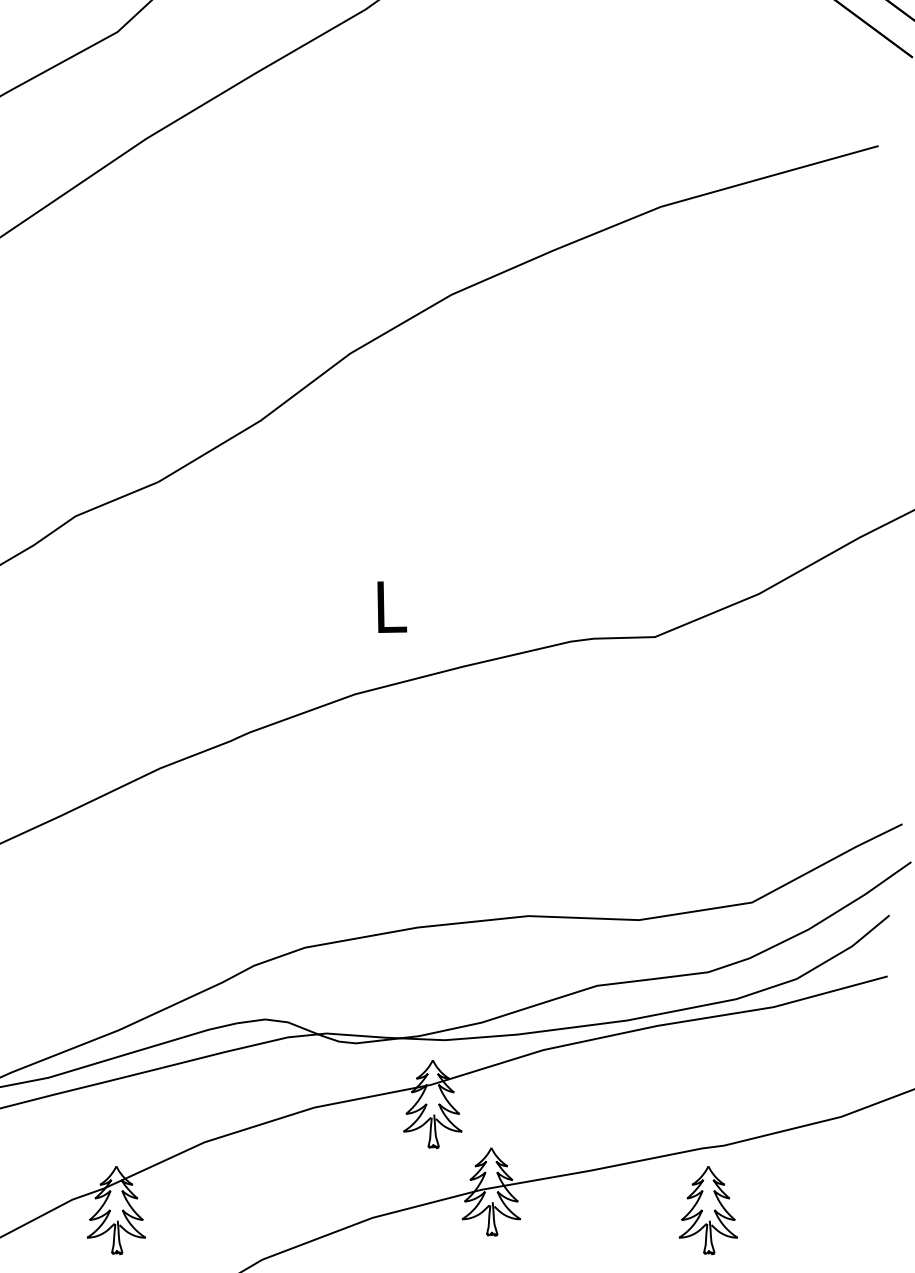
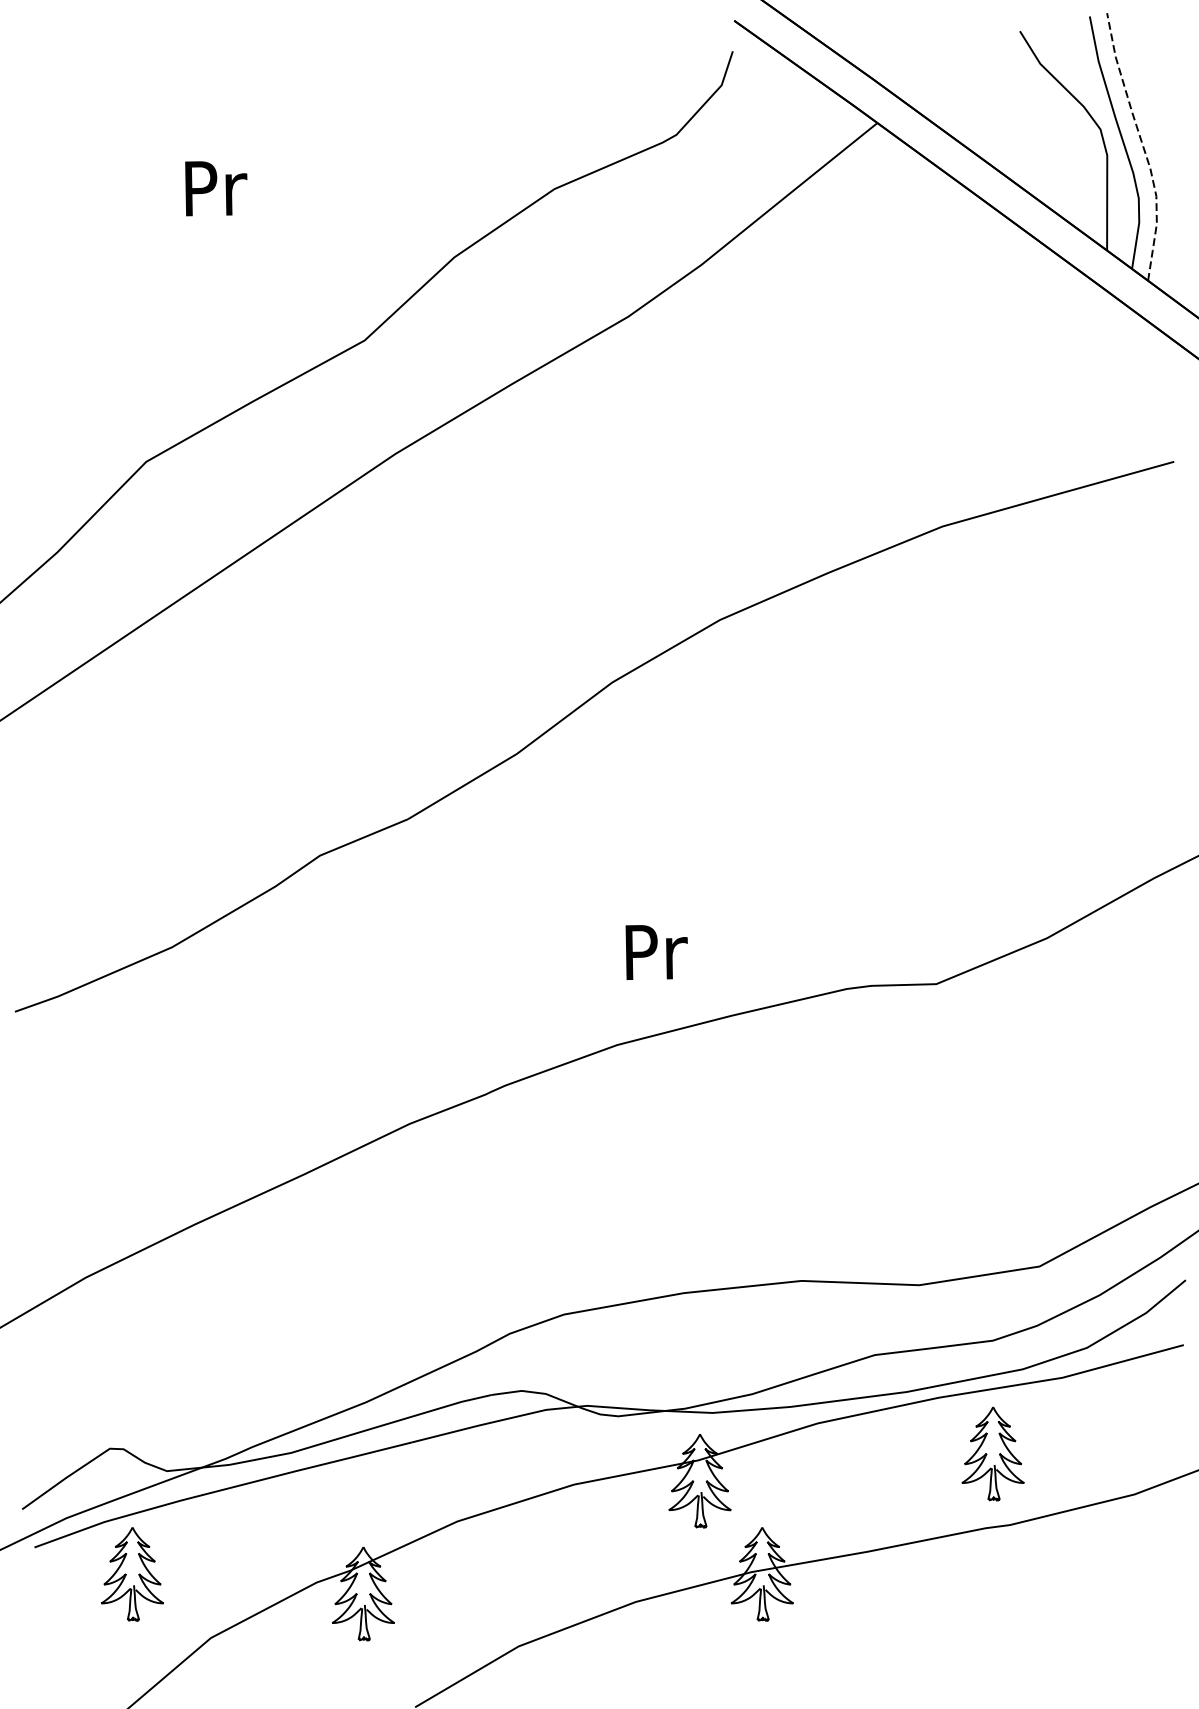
text: (391, 607) -> (656, 952), L -> Pr
part: (707, 1209) -> (992, 1453), moved

